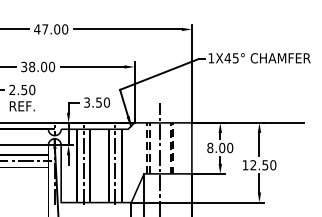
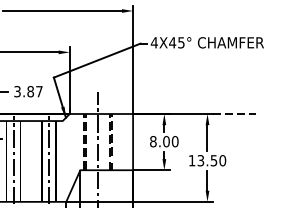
text: (211, 58) -> (154, 43), 1X45° -> 4X45°
text: (103, 102) -> (35, 91), 3.50 -> 3.87
line: (283, 122) -> (234, 113), solid -> dashed
text: (253, 165) -> (200, 160), 12.50 -> 13.50

